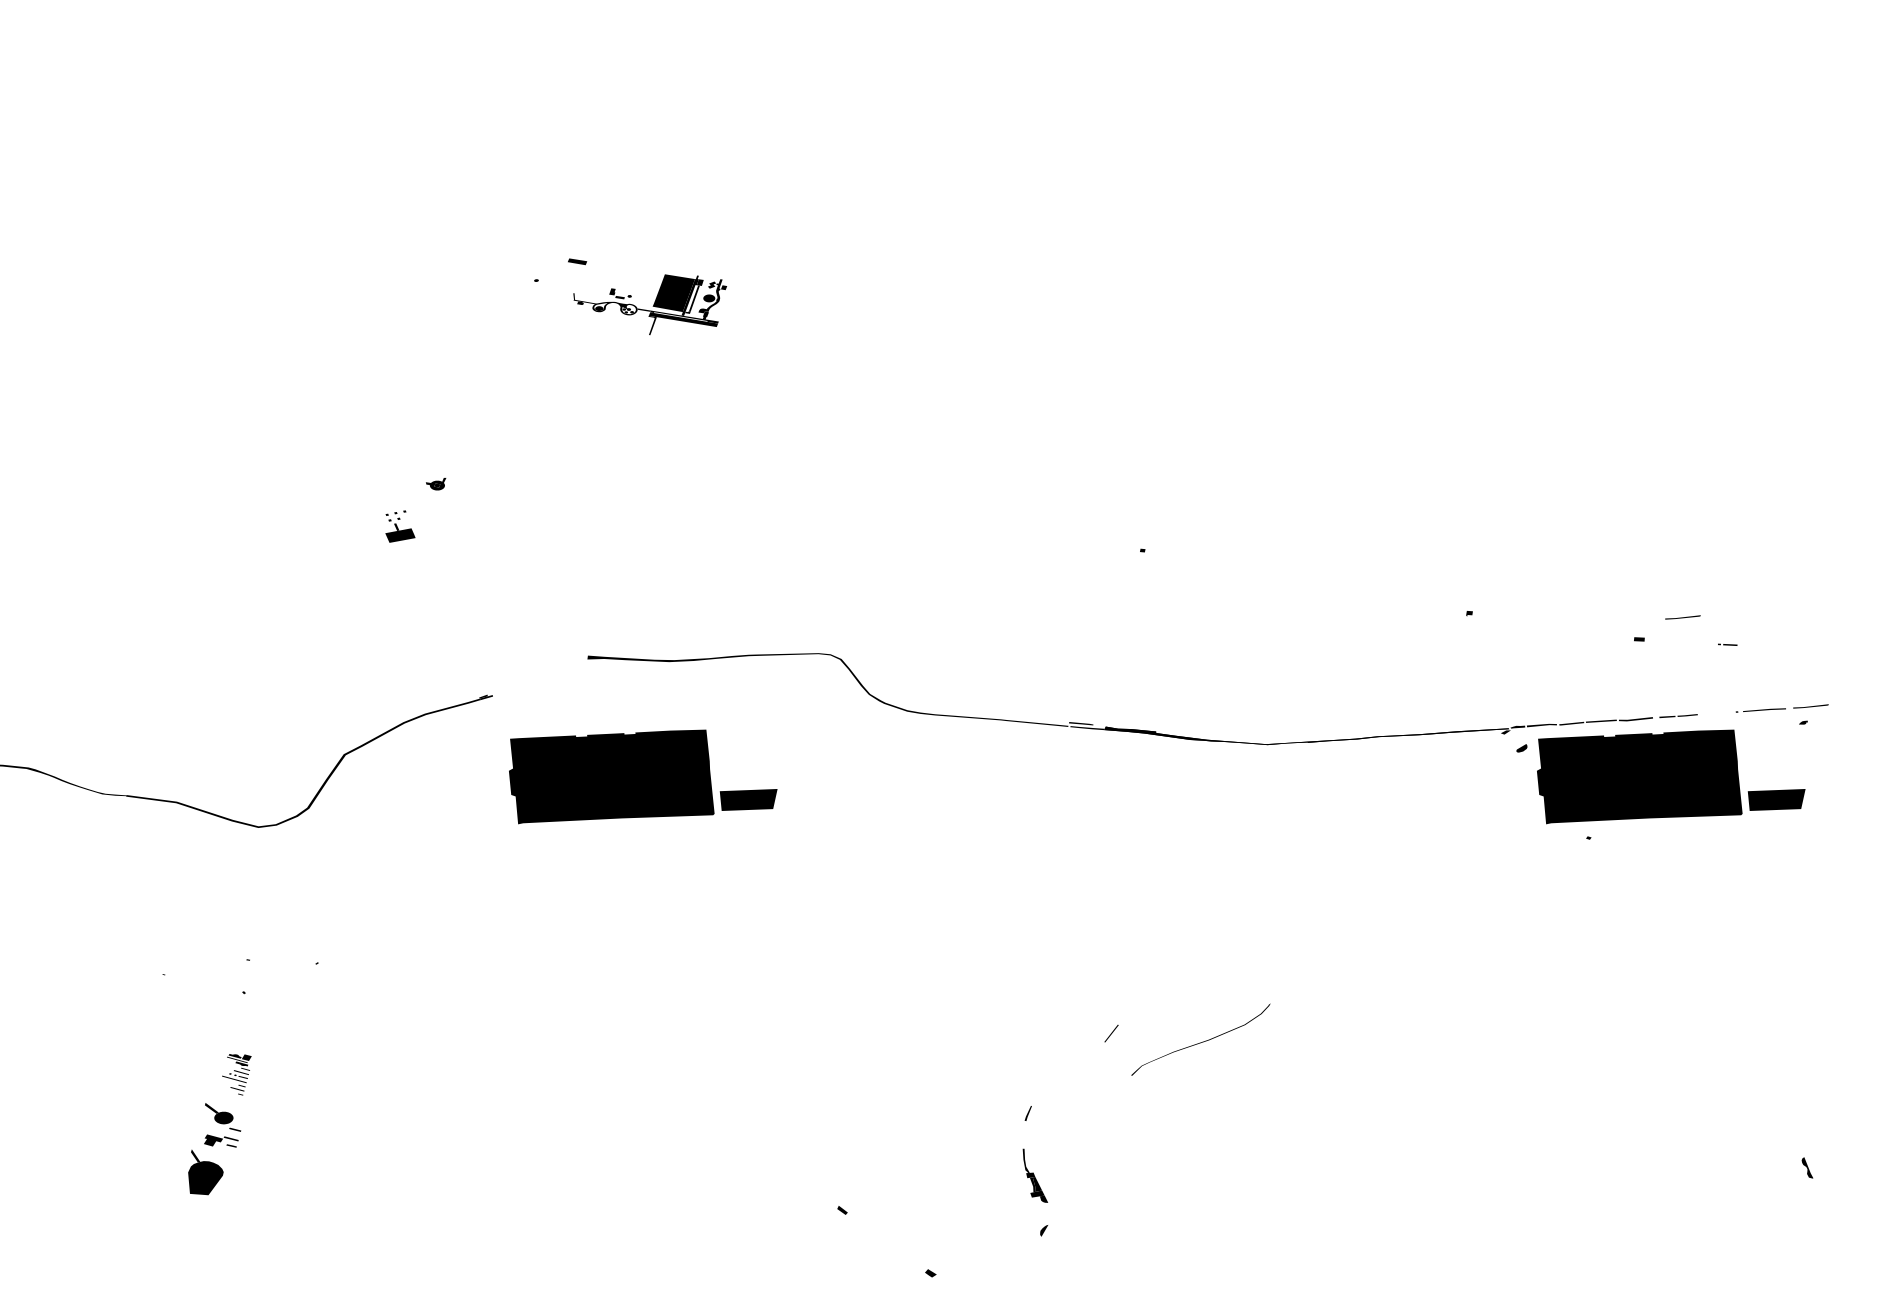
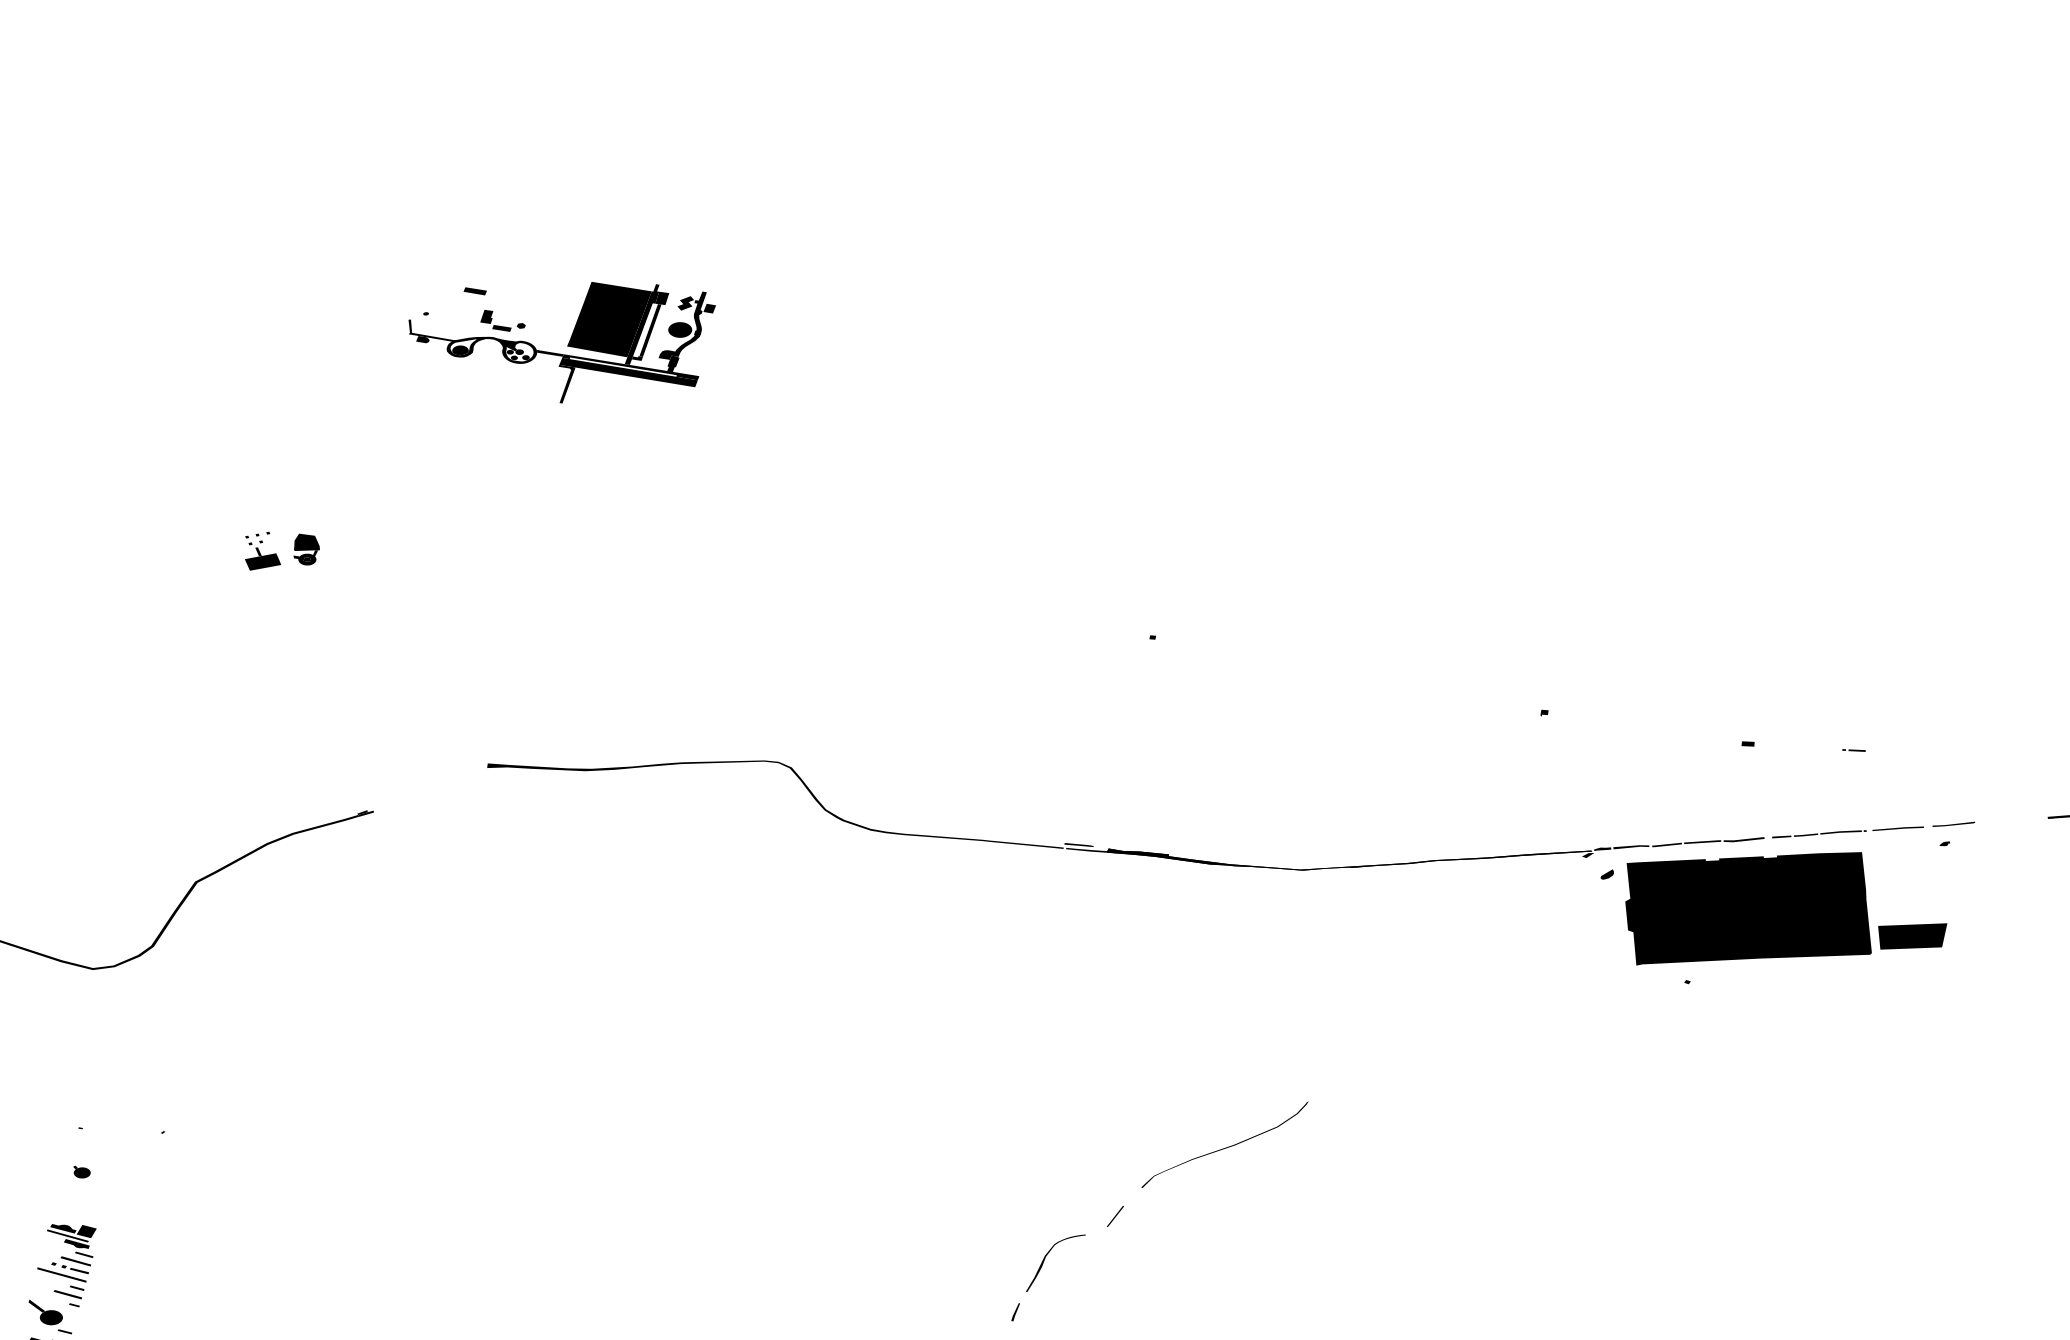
part: (650, 304) -> (562, 342), size x1.67
fill: (436, 470) -> (306, 541), added
part: (400, 526) -> (263, 551), moved
line: (1682, 617) -> (1799, 717), removed
fill: (1716, 713) -> (1840, 832), added
part: (643, 776) -> (554, 908), removed
fill: (249, 996) -> (82, 1172), added
part: (1200, 1039) -> (1224, 1144), moved
part: (1053, 1068) -> (1045, 1258), added
part: (236, 1074) -> (66, 1265), size x1.67

